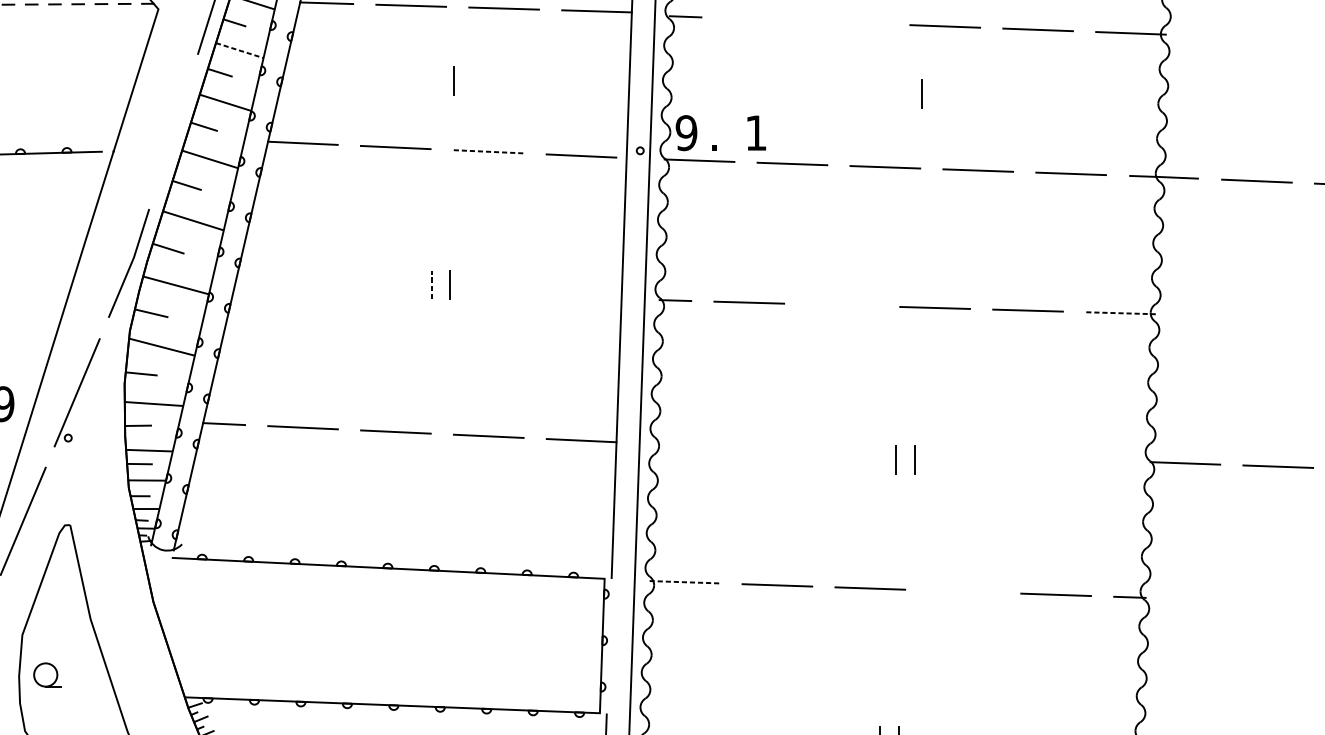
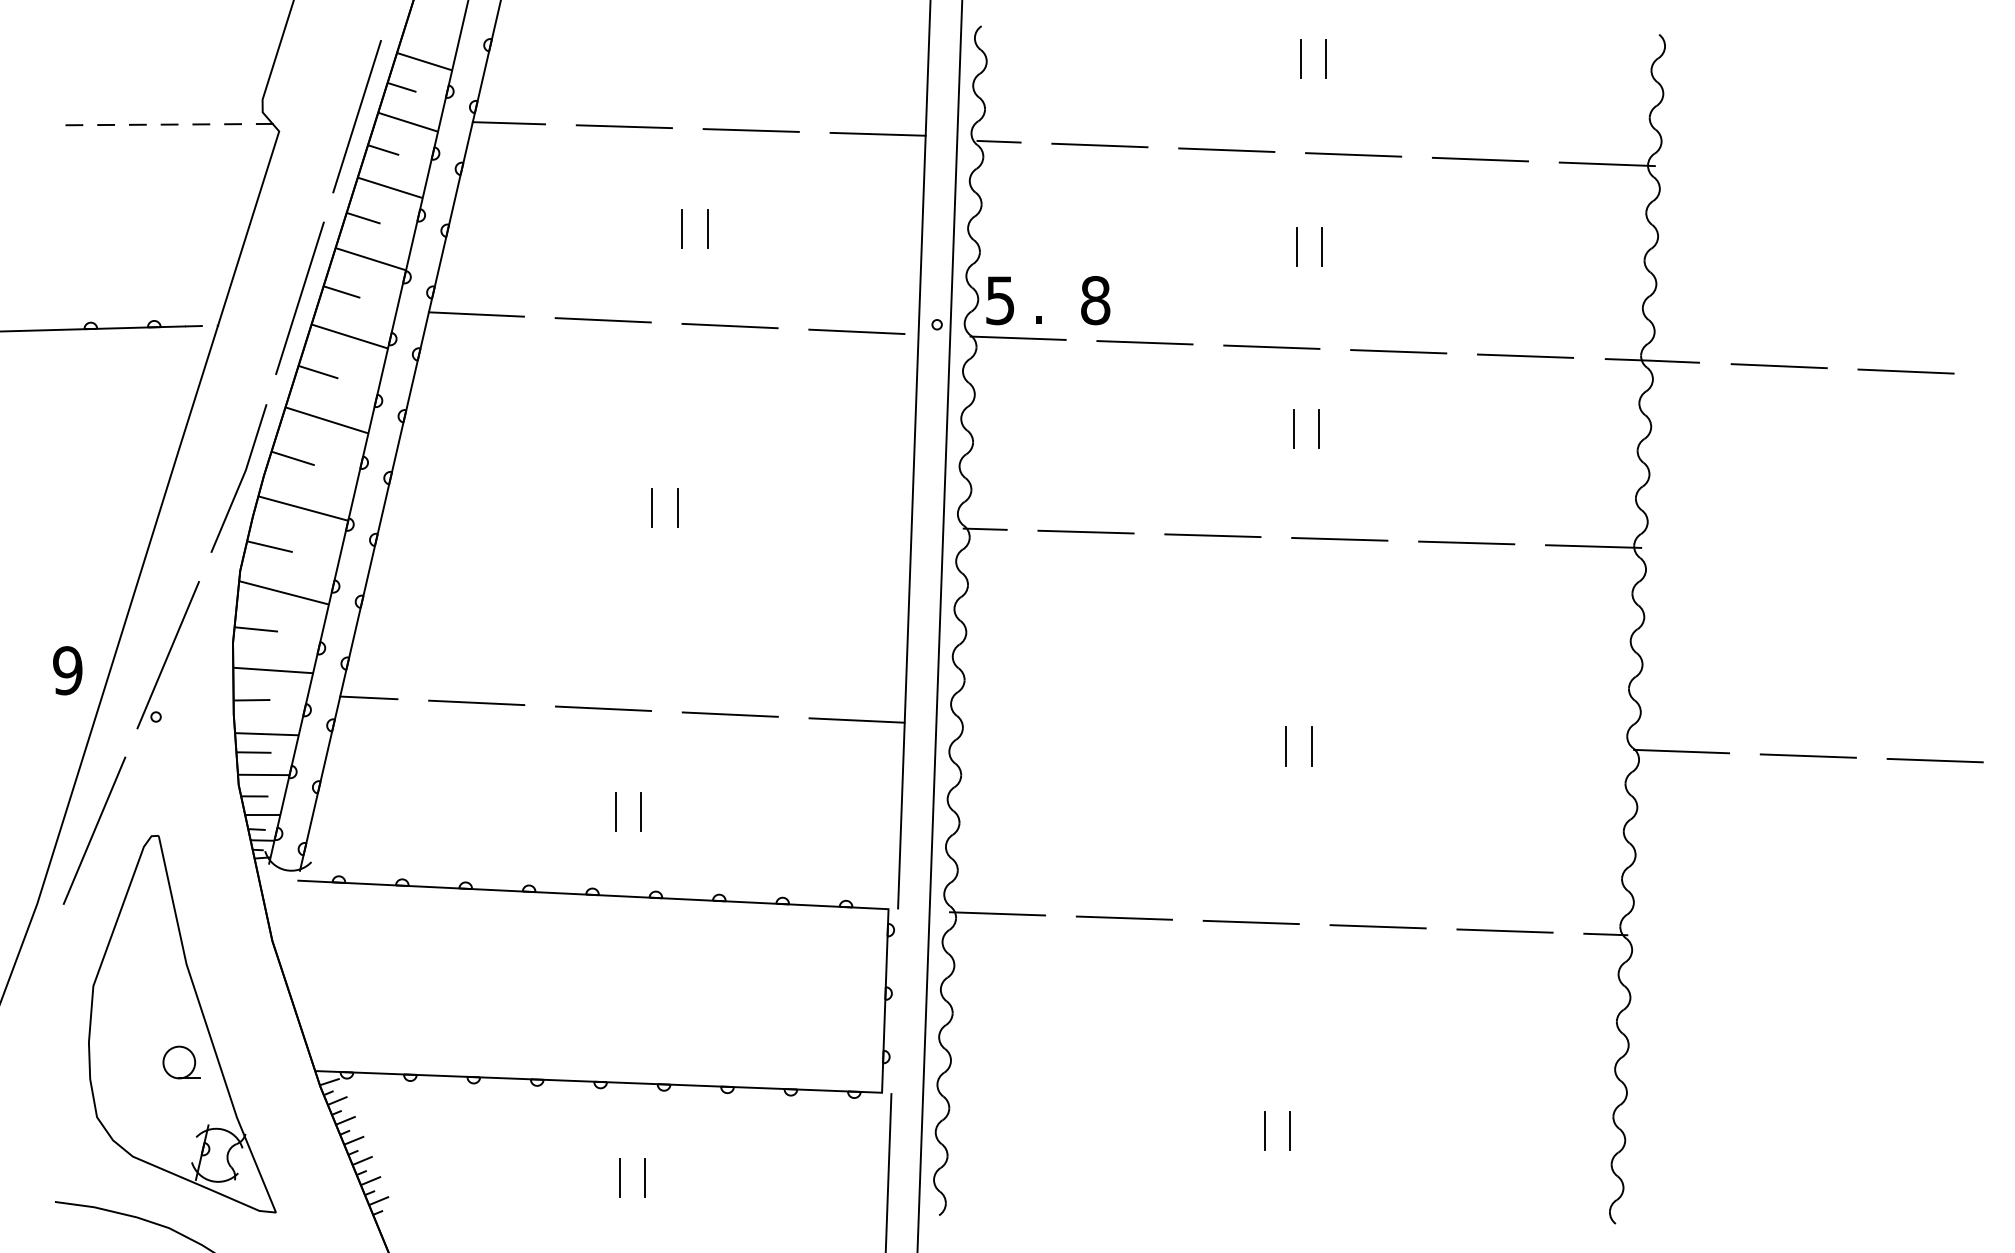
line: (759, 19) -> (1099, 145), added
line: (852, 22) -> (1226, 149), added
line: (239, 51) -> (390, 188), dashed -> solid
line: (472, 81) -> (707, 229), added
line: (903, 94) -> (1296, 247), added
line: (173, 131) -> (299, 298), added
text: (685, 133) -> (999, 300), 9 -> 5
text: (756, 133) -> (1095, 300), 1 -> 8
line: (488, 152) -> (730, 326), dashed -> solid
line: (901, 226) -> (1293, 428), added
line: (919, 226) -> (1318, 428), added
line: (431, 284) -> (652, 507), dashed -> solid
line: (841, 305) -> (1212, 535), added
line: (1120, 313) -> (1593, 546), dashed -> solid
line: (404, 507) -> (615, 811), added
line: (423, 507) -> (641, 811), added
line: (684, 581) -> (997, 913), dashed -> solid
line: (962, 591) -> (1377, 926), added
part: (47, 674) -> (181, 1062), moved

